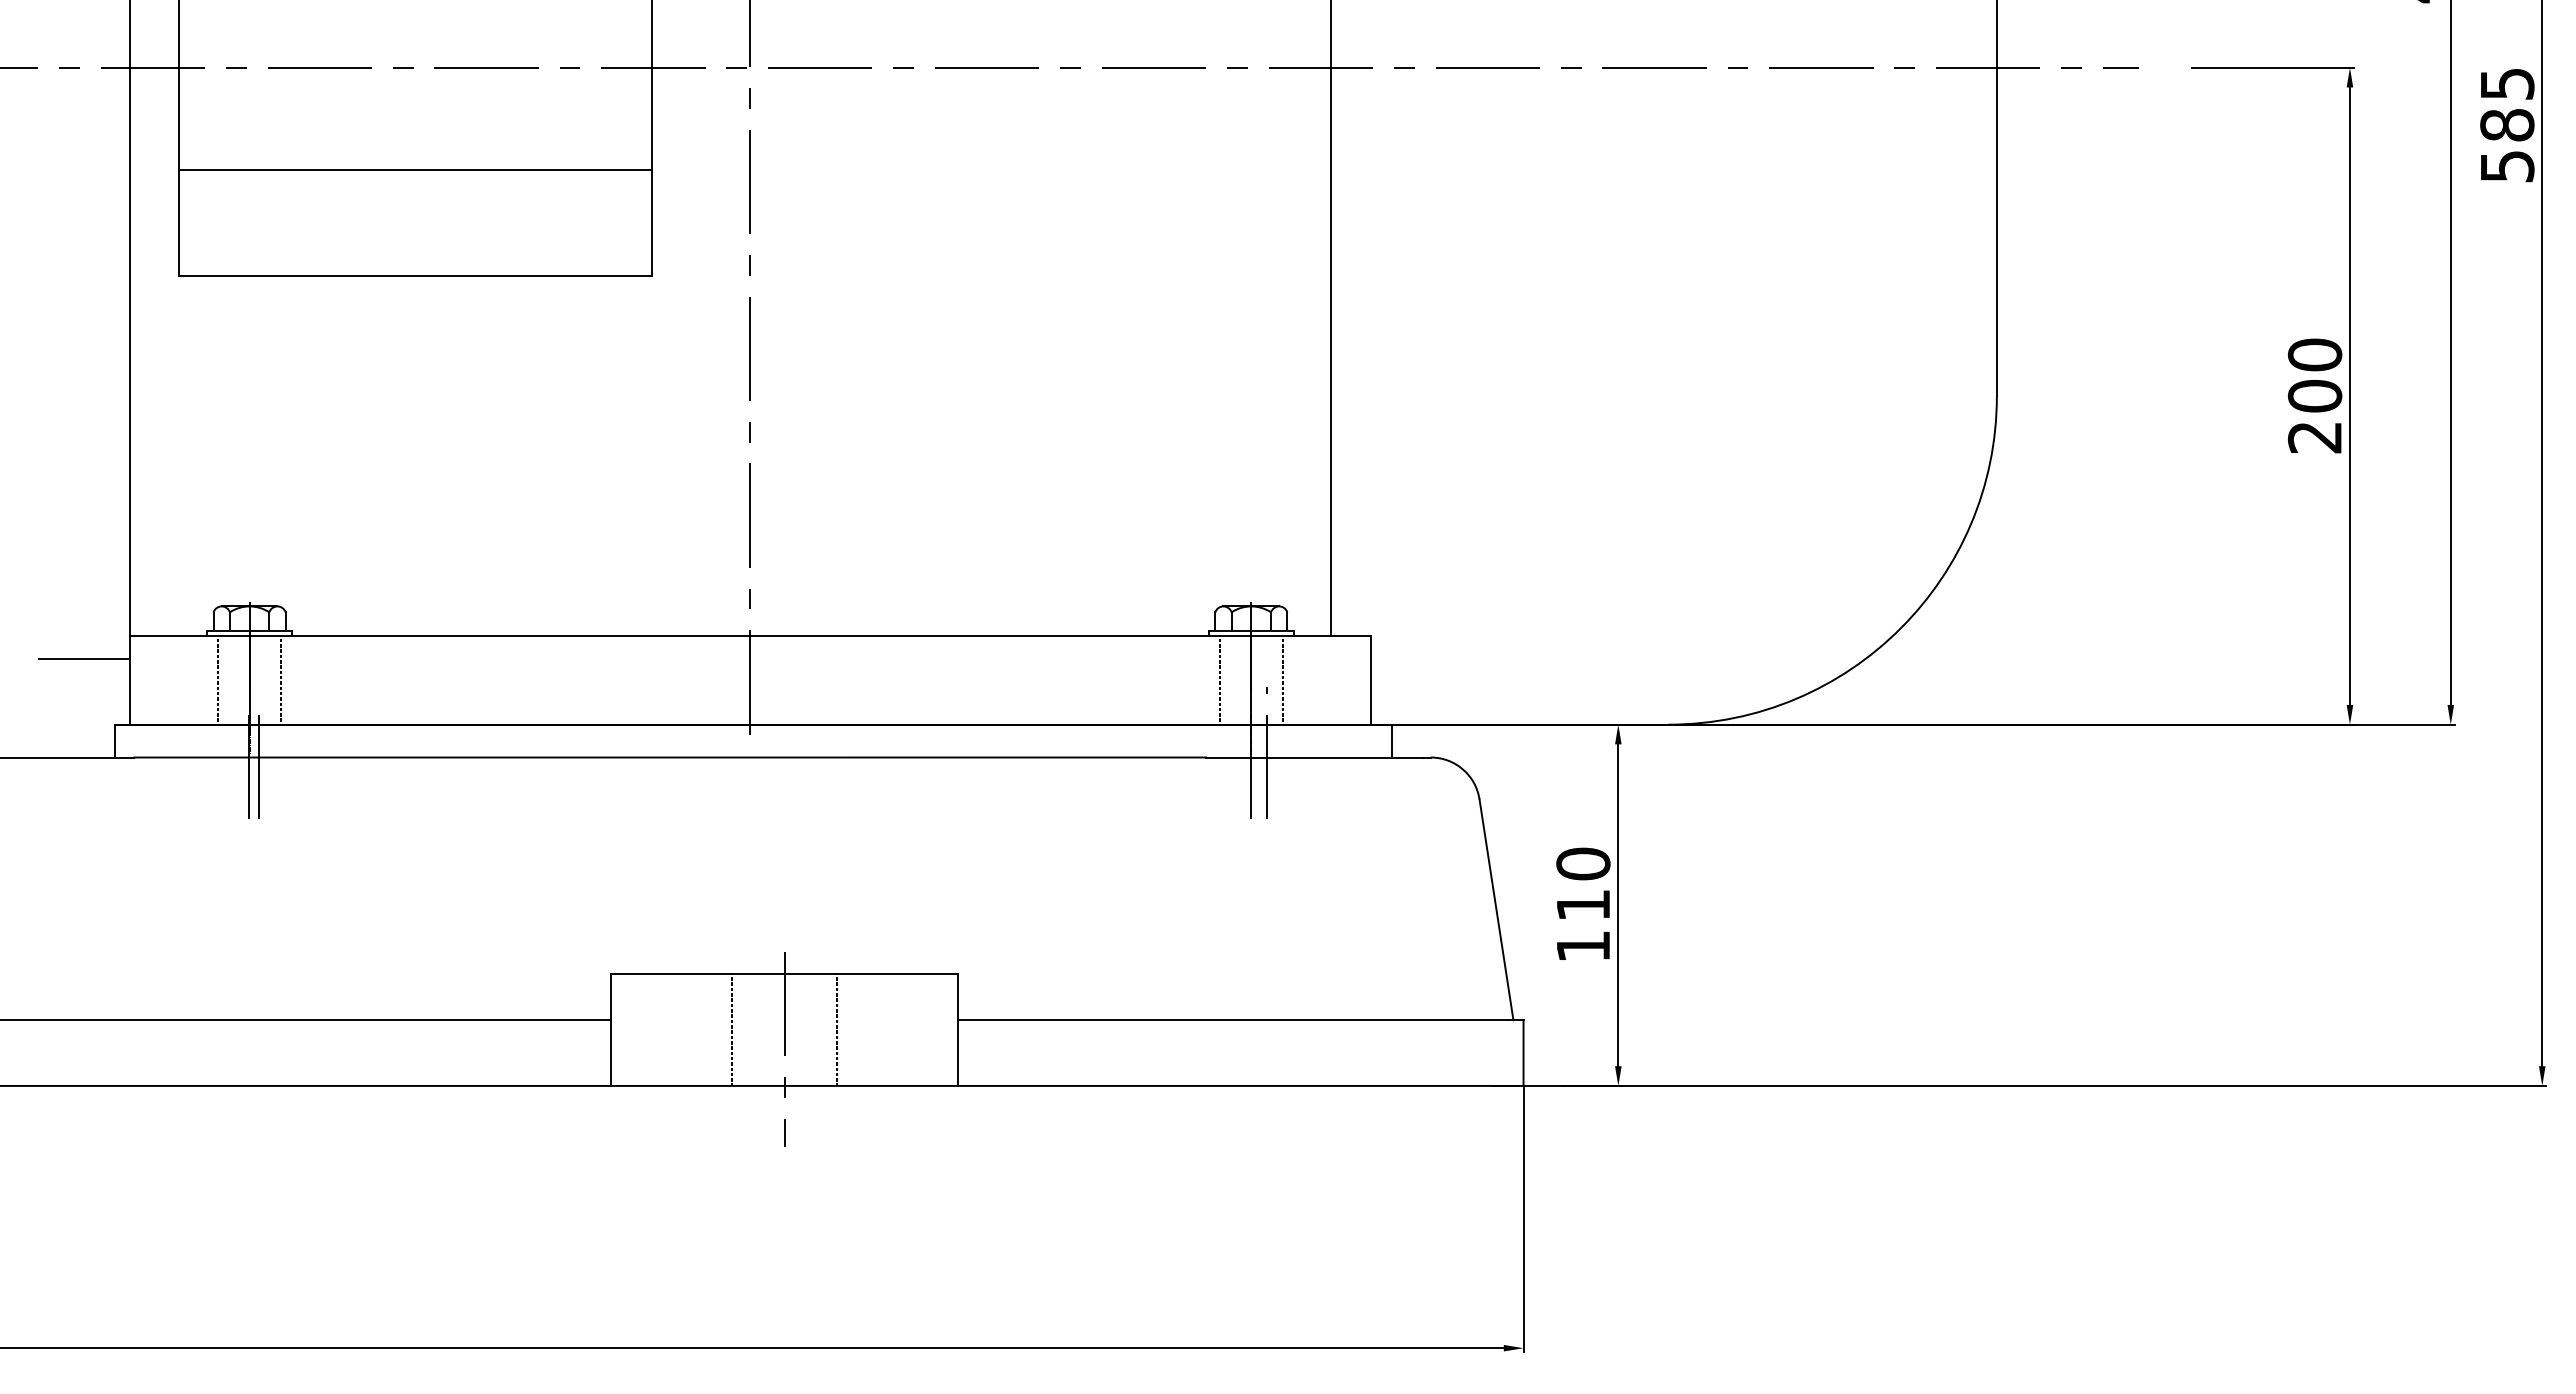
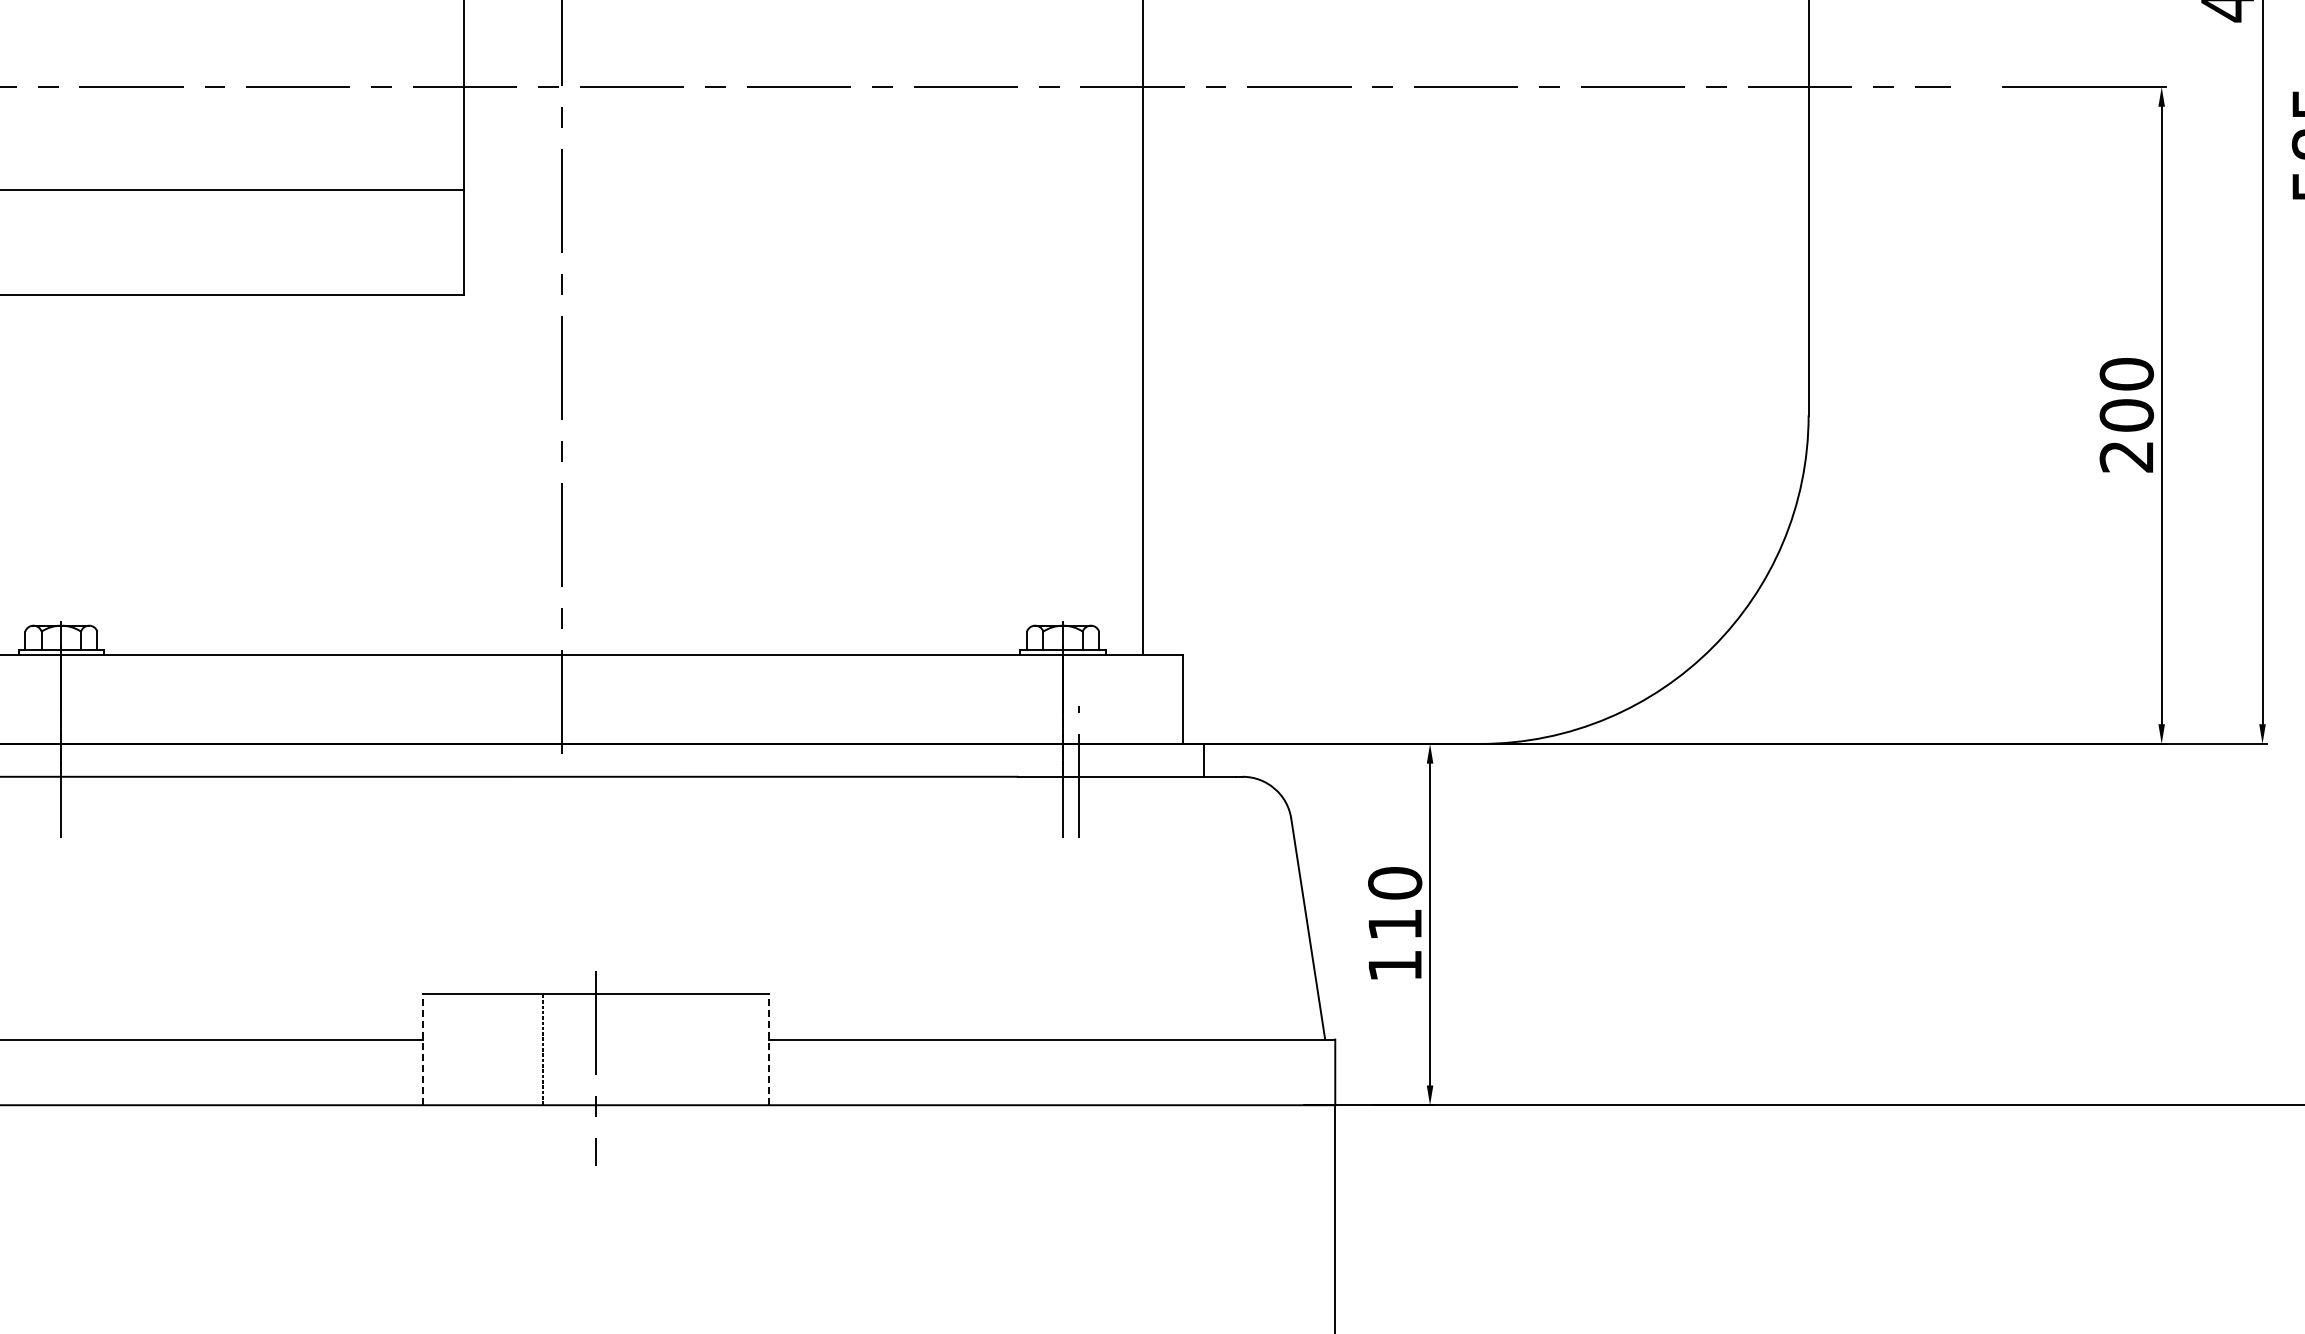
line: (218, 679) -> (30, 698), removed
line: (280, 679) -> (92, 698), removed
line: (1220, 679) -> (1032, 698), removed
line: (1282, 679) -> (1094, 698), removed
line: (259, 762) -> (71, 781), removed
line: (837, 1029) -> (649, 1048), removed
line: (611, 1030) -> (423, 1049), solid -> dashed
line: (957, 1030) -> (769, 1049), solid -> dashed

